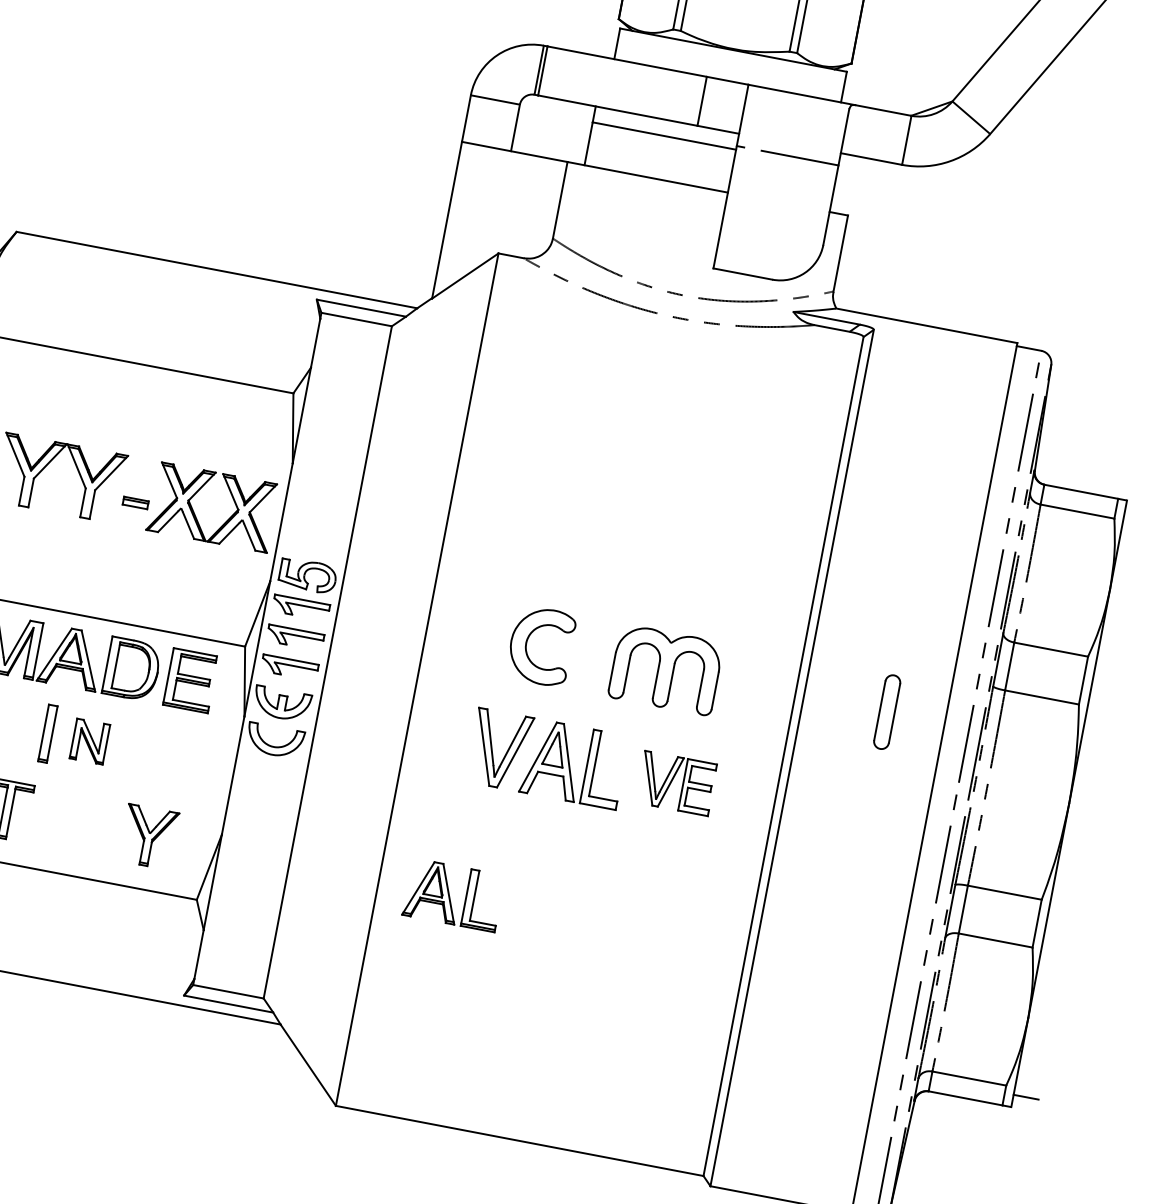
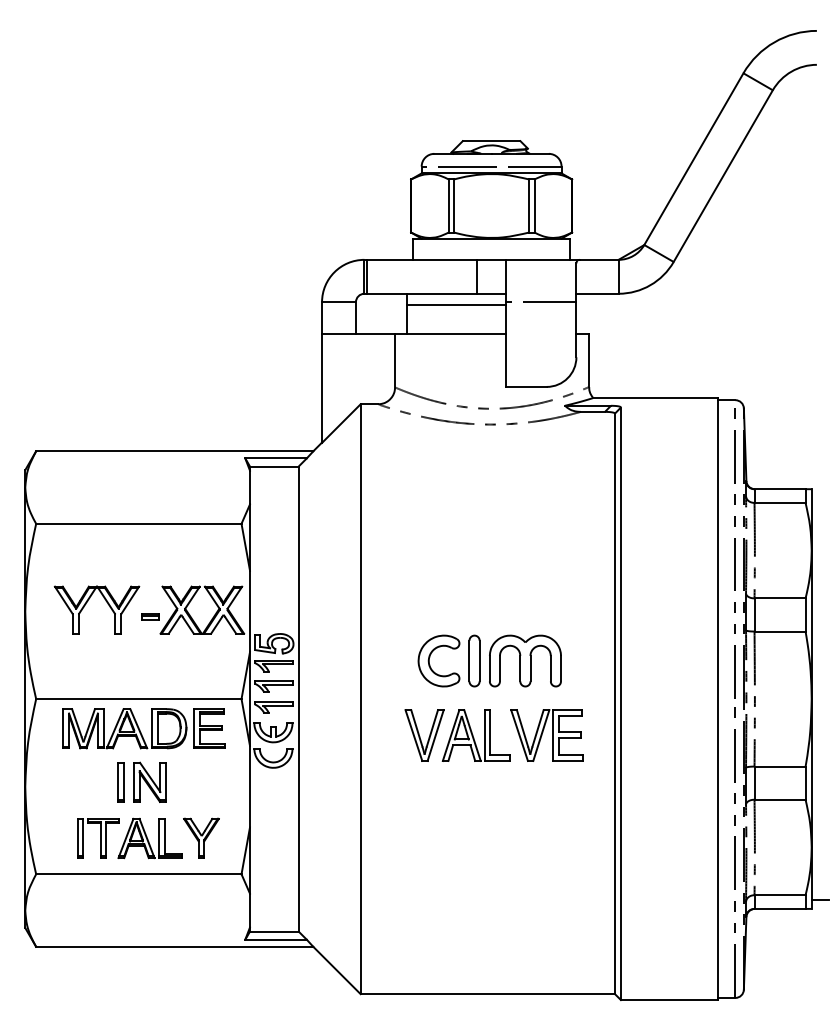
part: (887, 711) -> (474, 660), moved
part: (89, 740) -> (149, 781), size x1.43
part: (675, 783) -> (546, 735), size x1.43
part: (452, 894) -> (149, 838), moved

